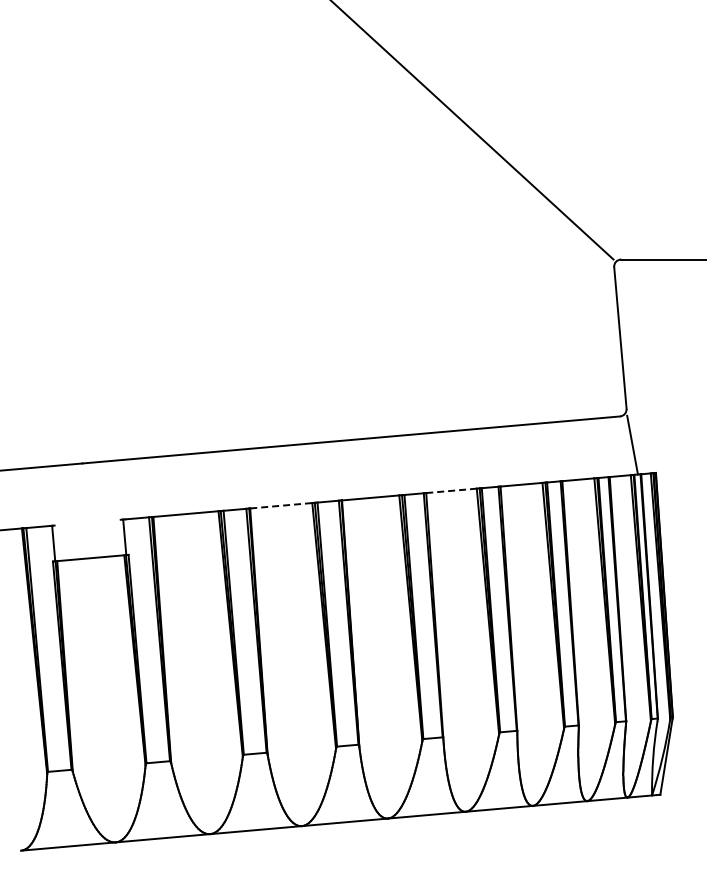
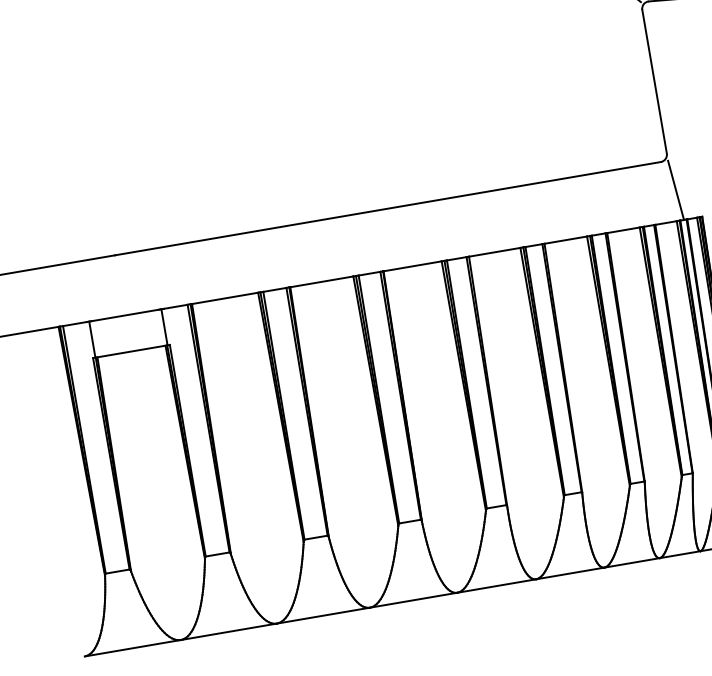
line: (452, 490) -> (495, 251), dashed -> solid
line: (281, 505) -> (322, 281), dashed -> solid
line: (87, 522) -> (125, 315), added

